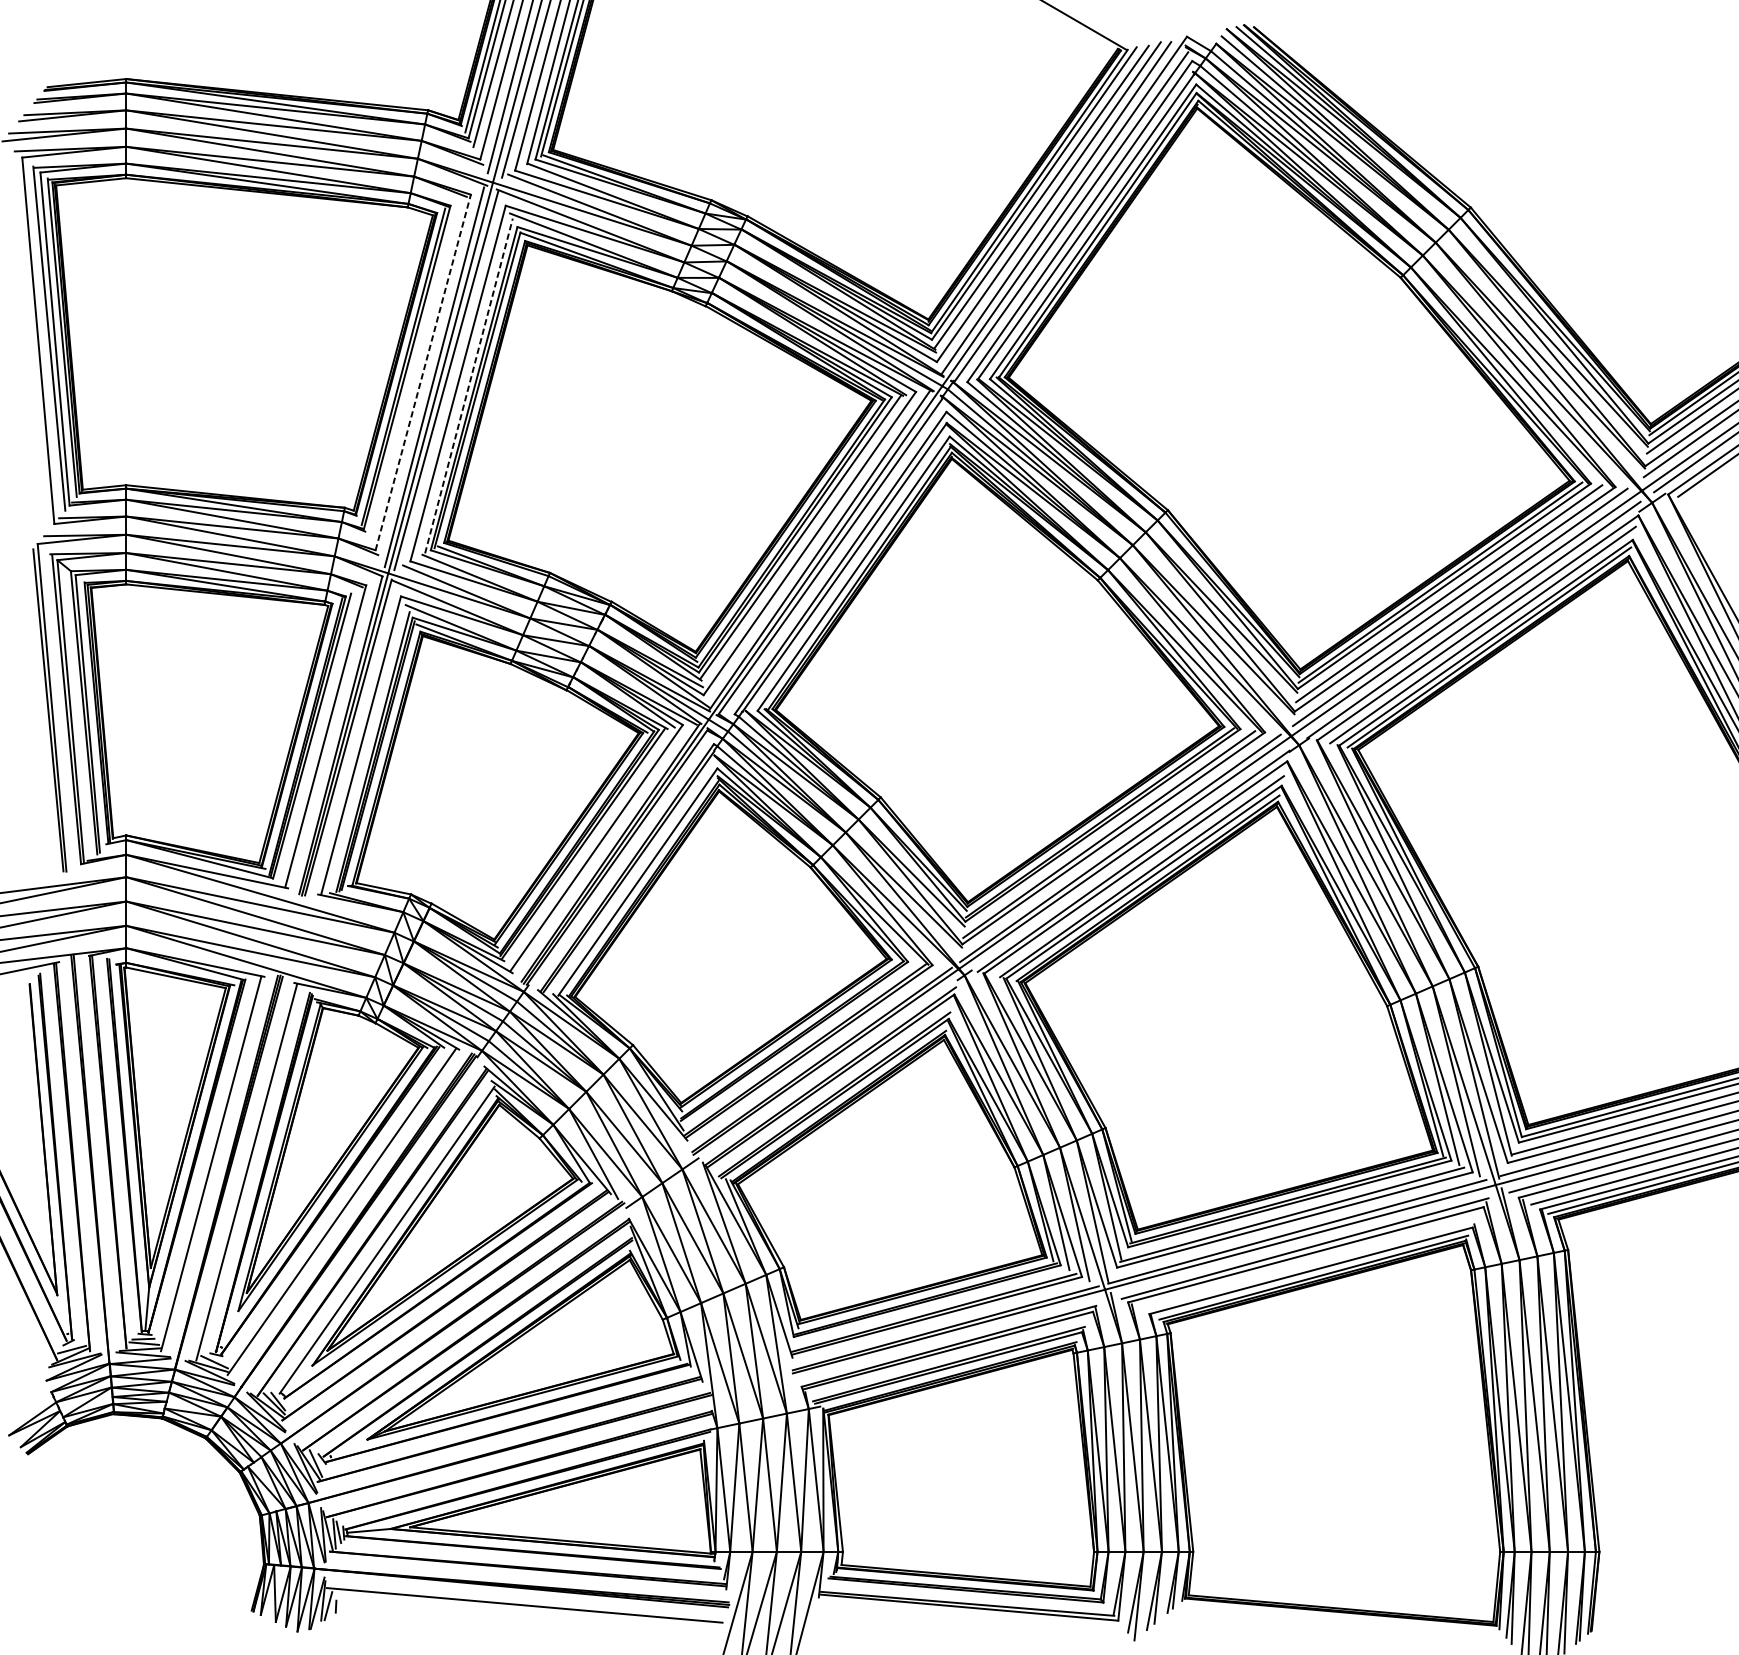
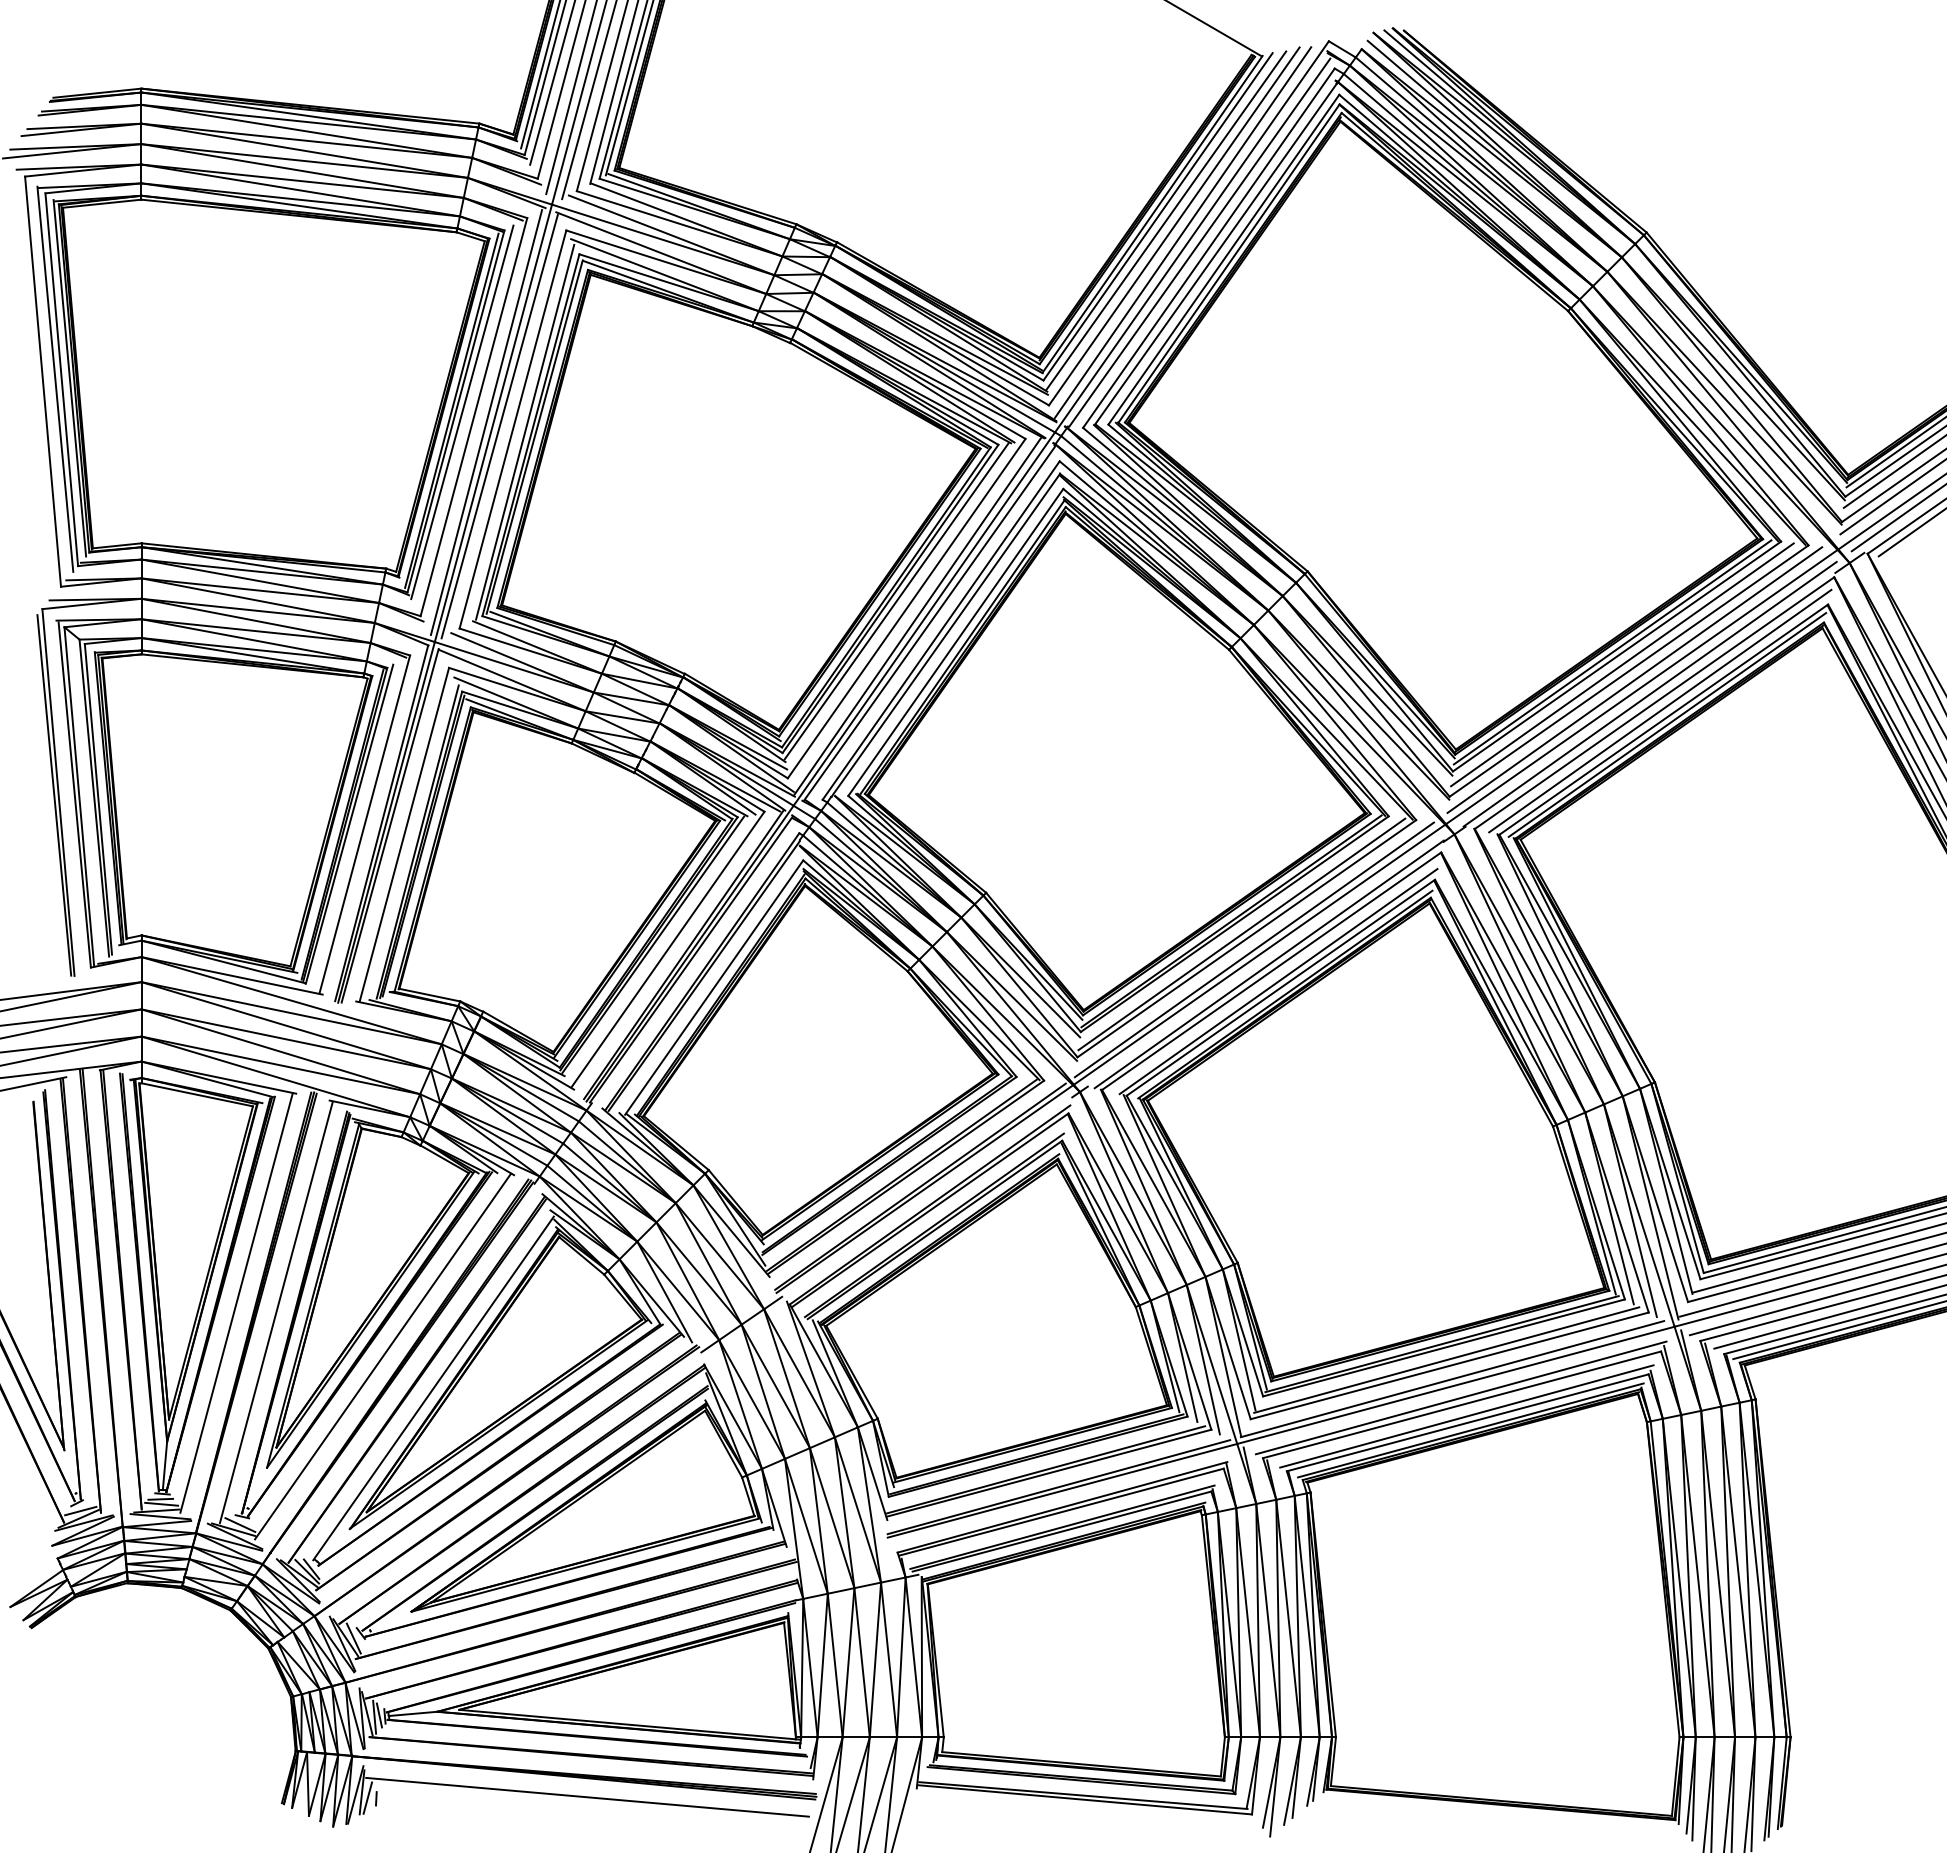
line: (413, 368) -> (462, 412), added
line: (423, 371) -> (474, 416), dashed -> solid
line: (469, 386) -> (525, 432), dashed -> solid
line: (1309, 1265) -> (1466, 1416), added

